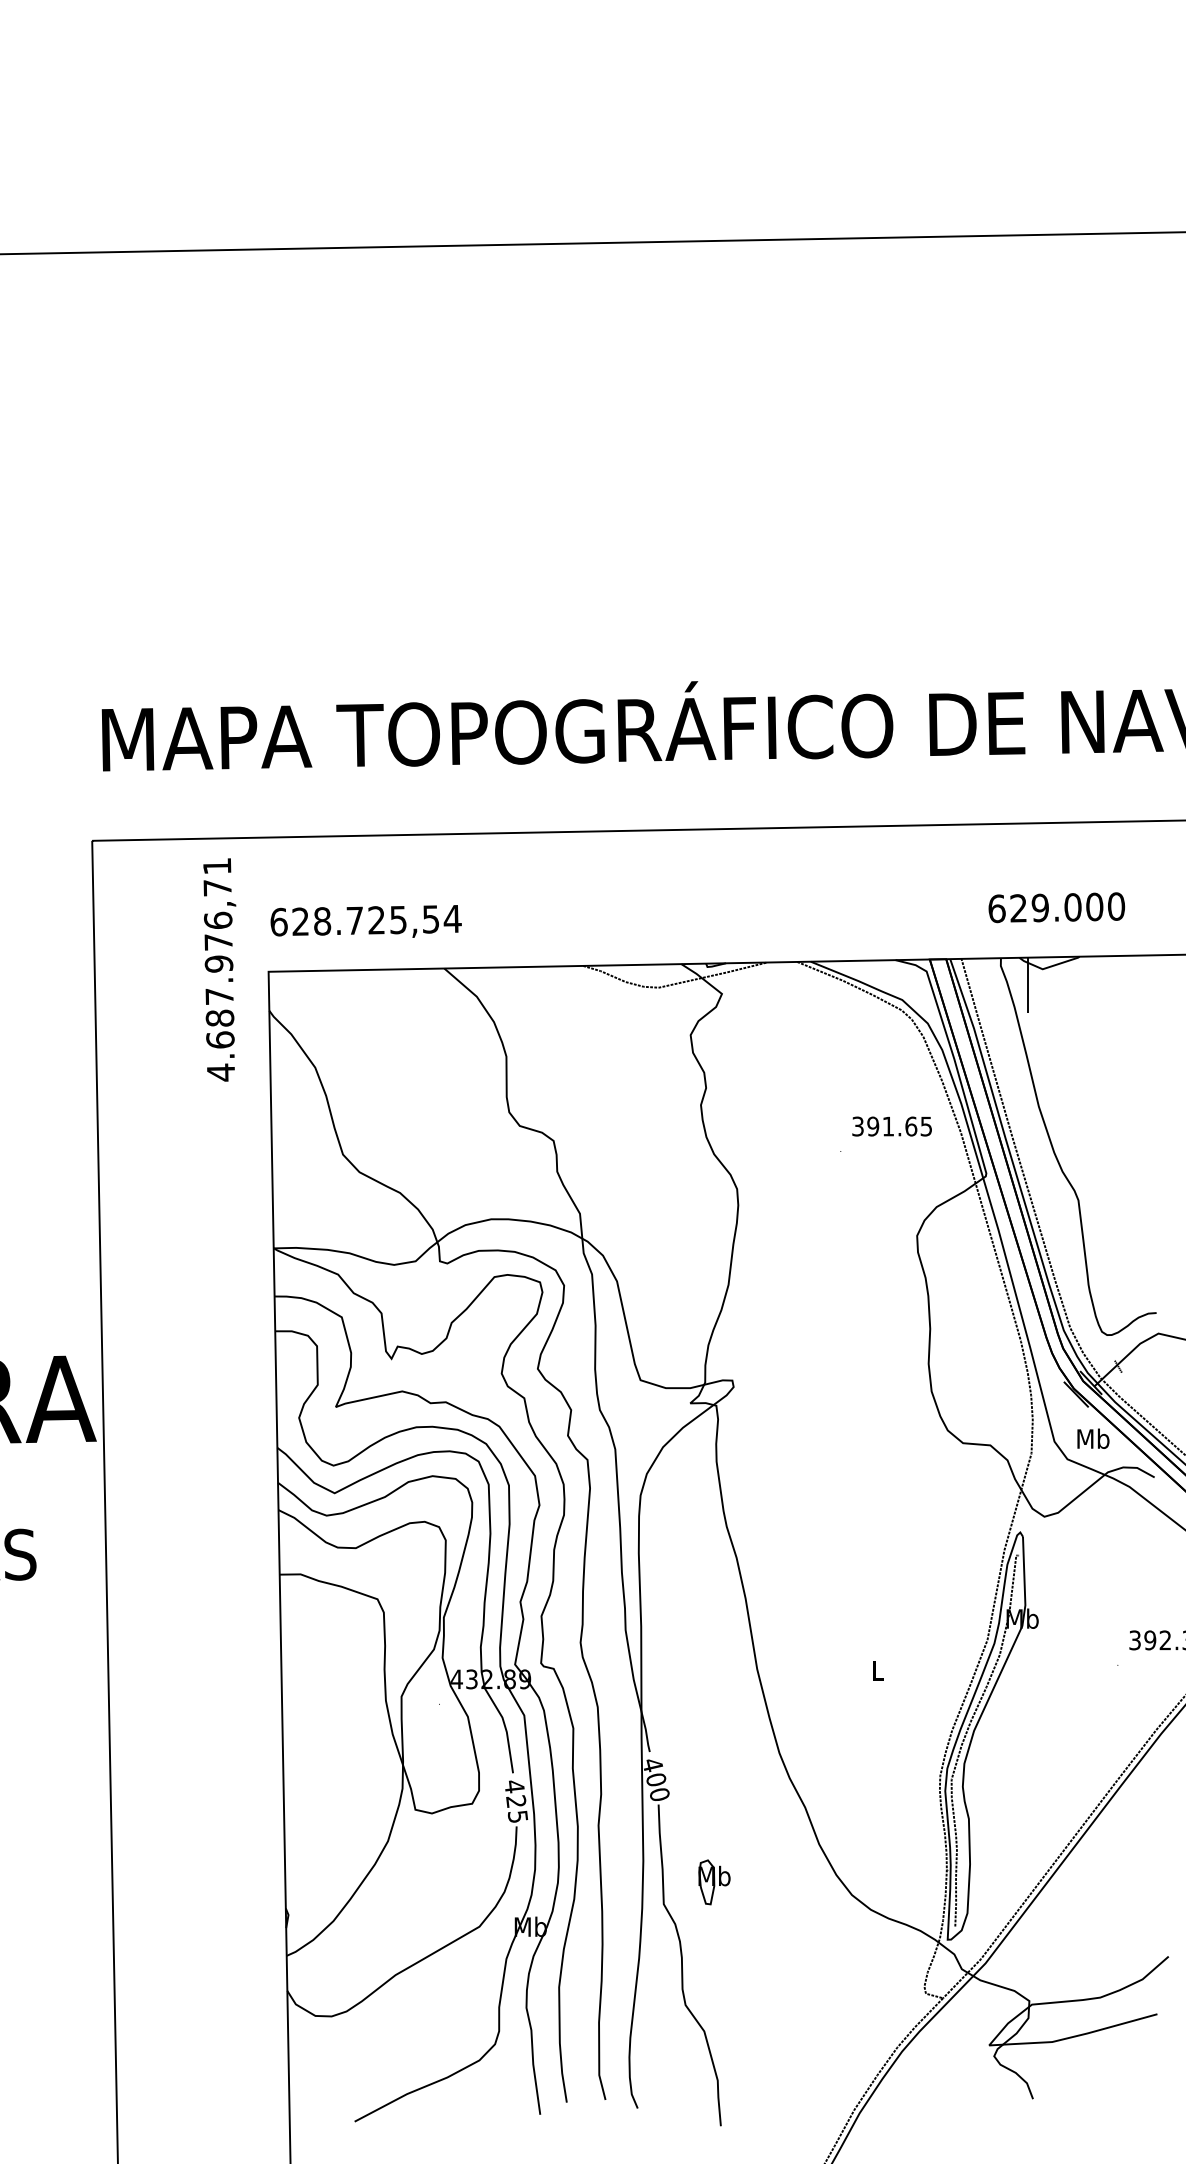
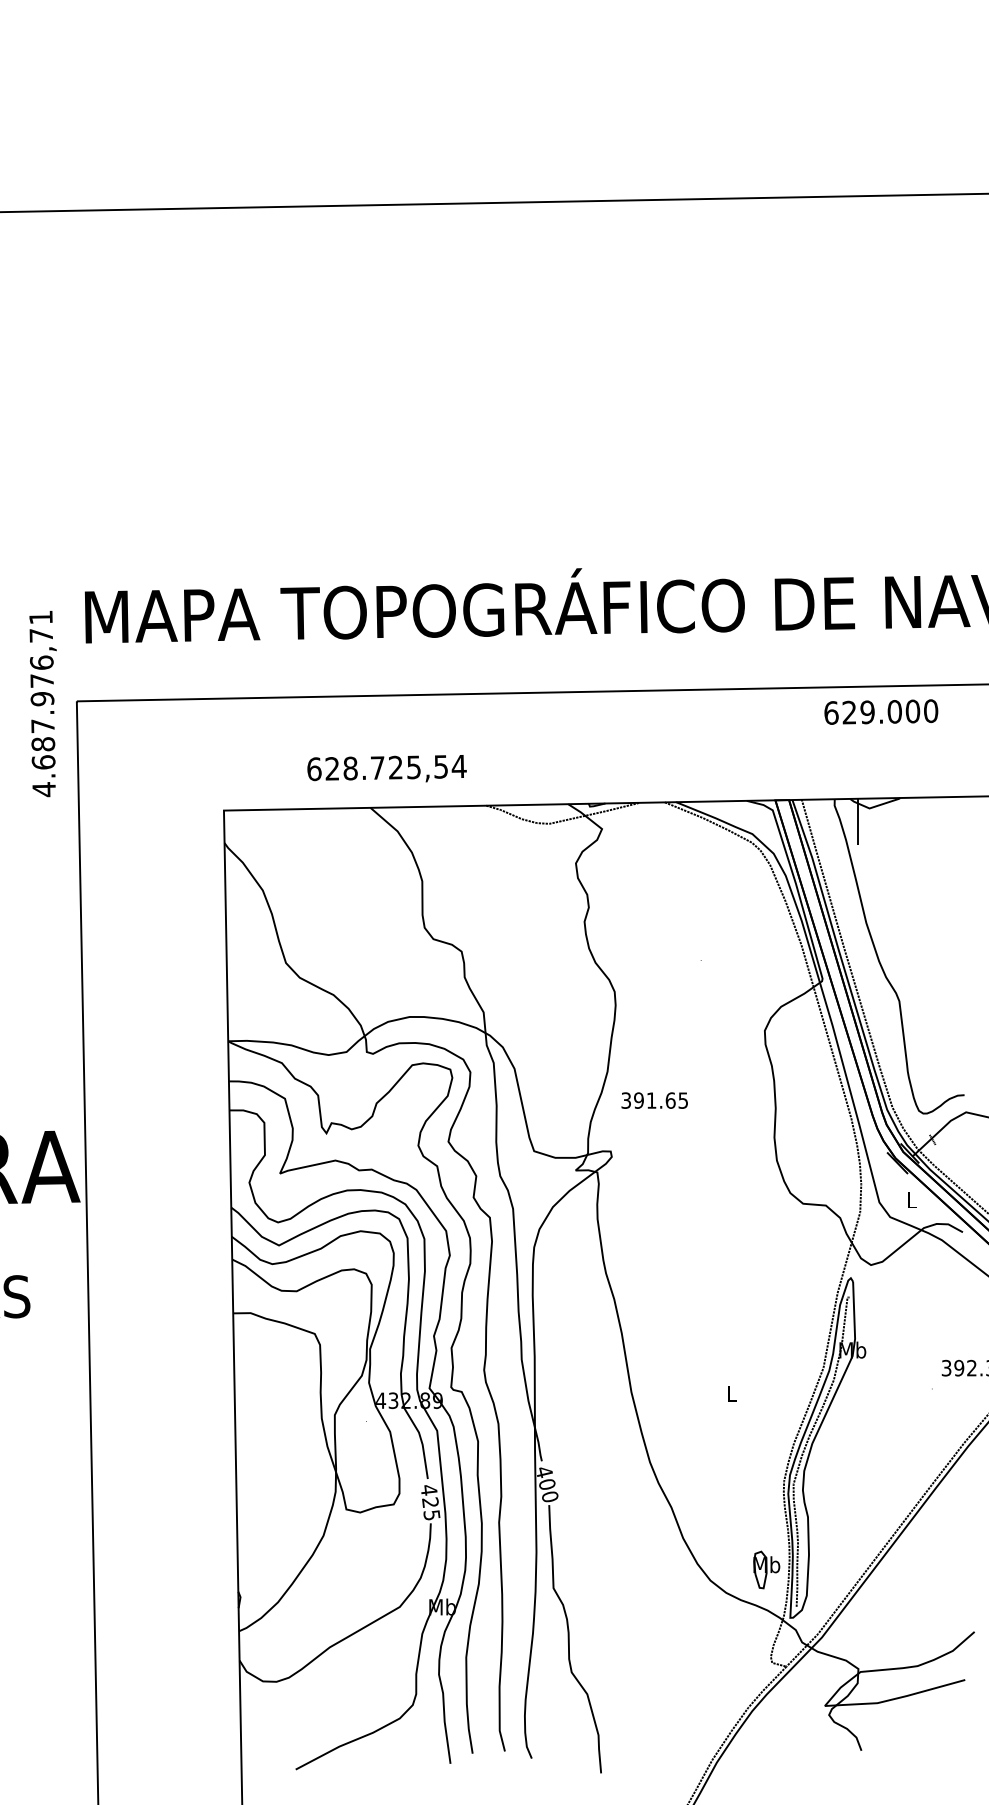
text: (1056, 907) -> (881, 711), moved
text: (365, 921) -> (386, 768), moved
text: (219, 969) -> (42, 703), moved
text: (891, 1126) -> (654, 1100), moved
text: (1093, 1438) -> (911, 1199), Mb -> L
part: (714, 1882) -> (766, 1570), moved

